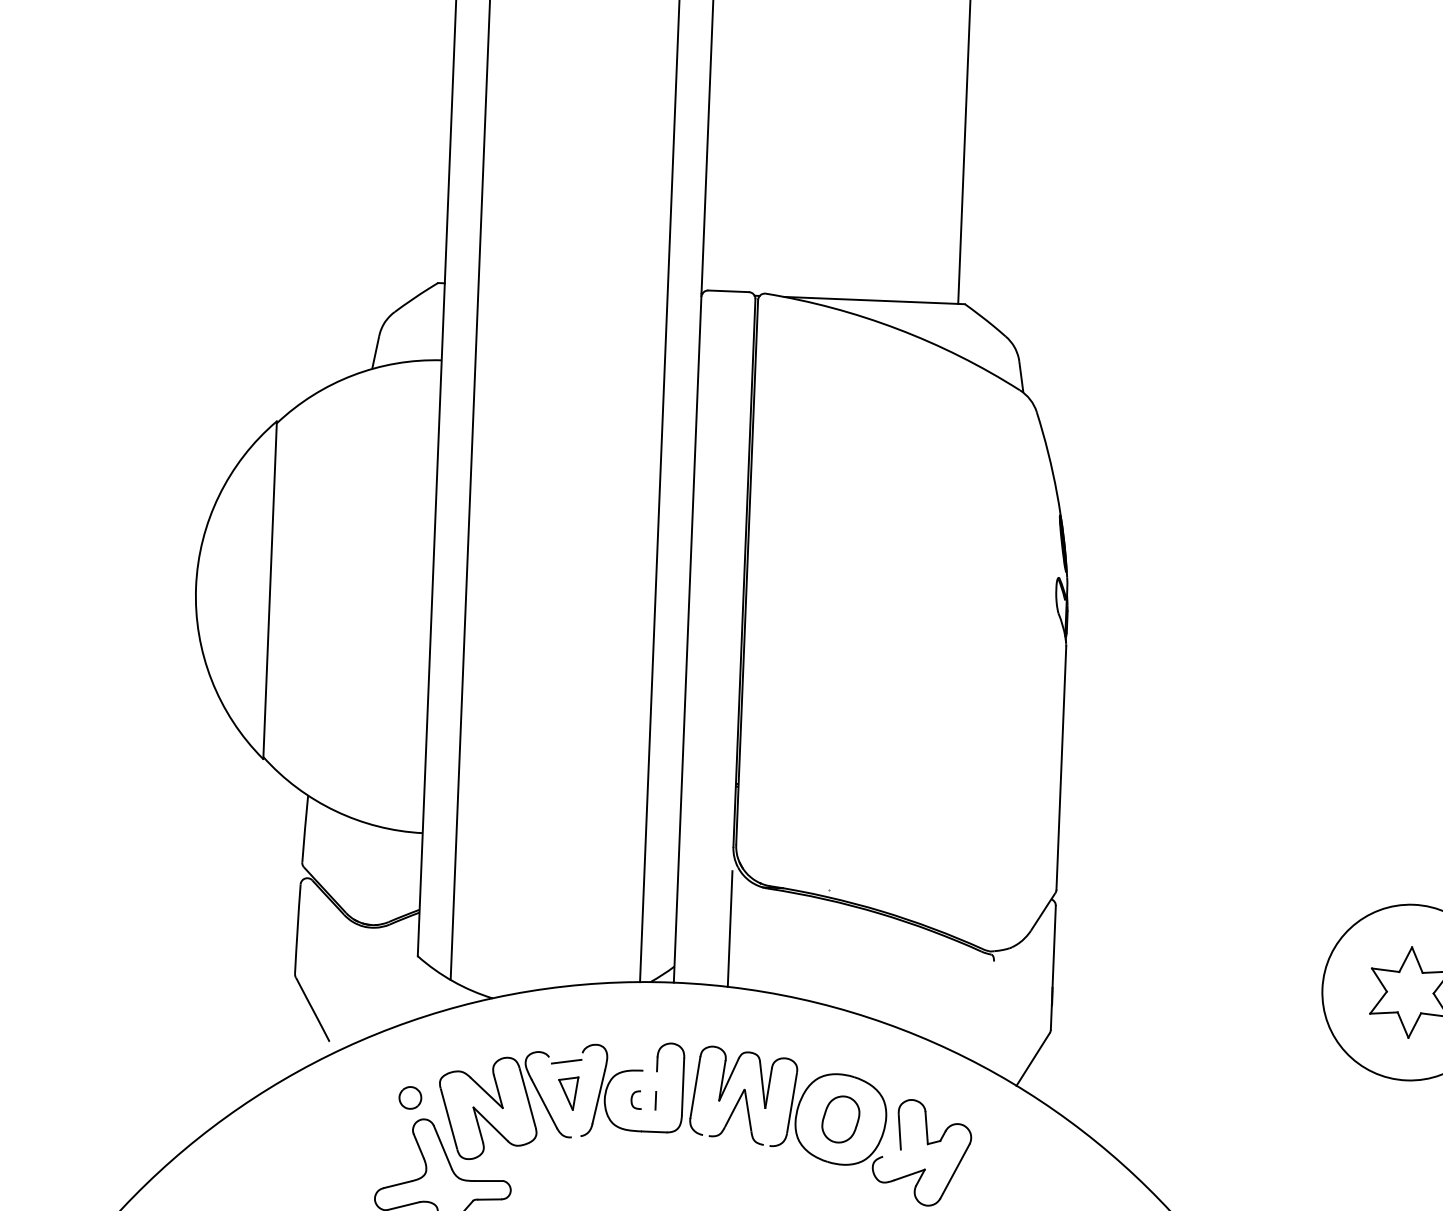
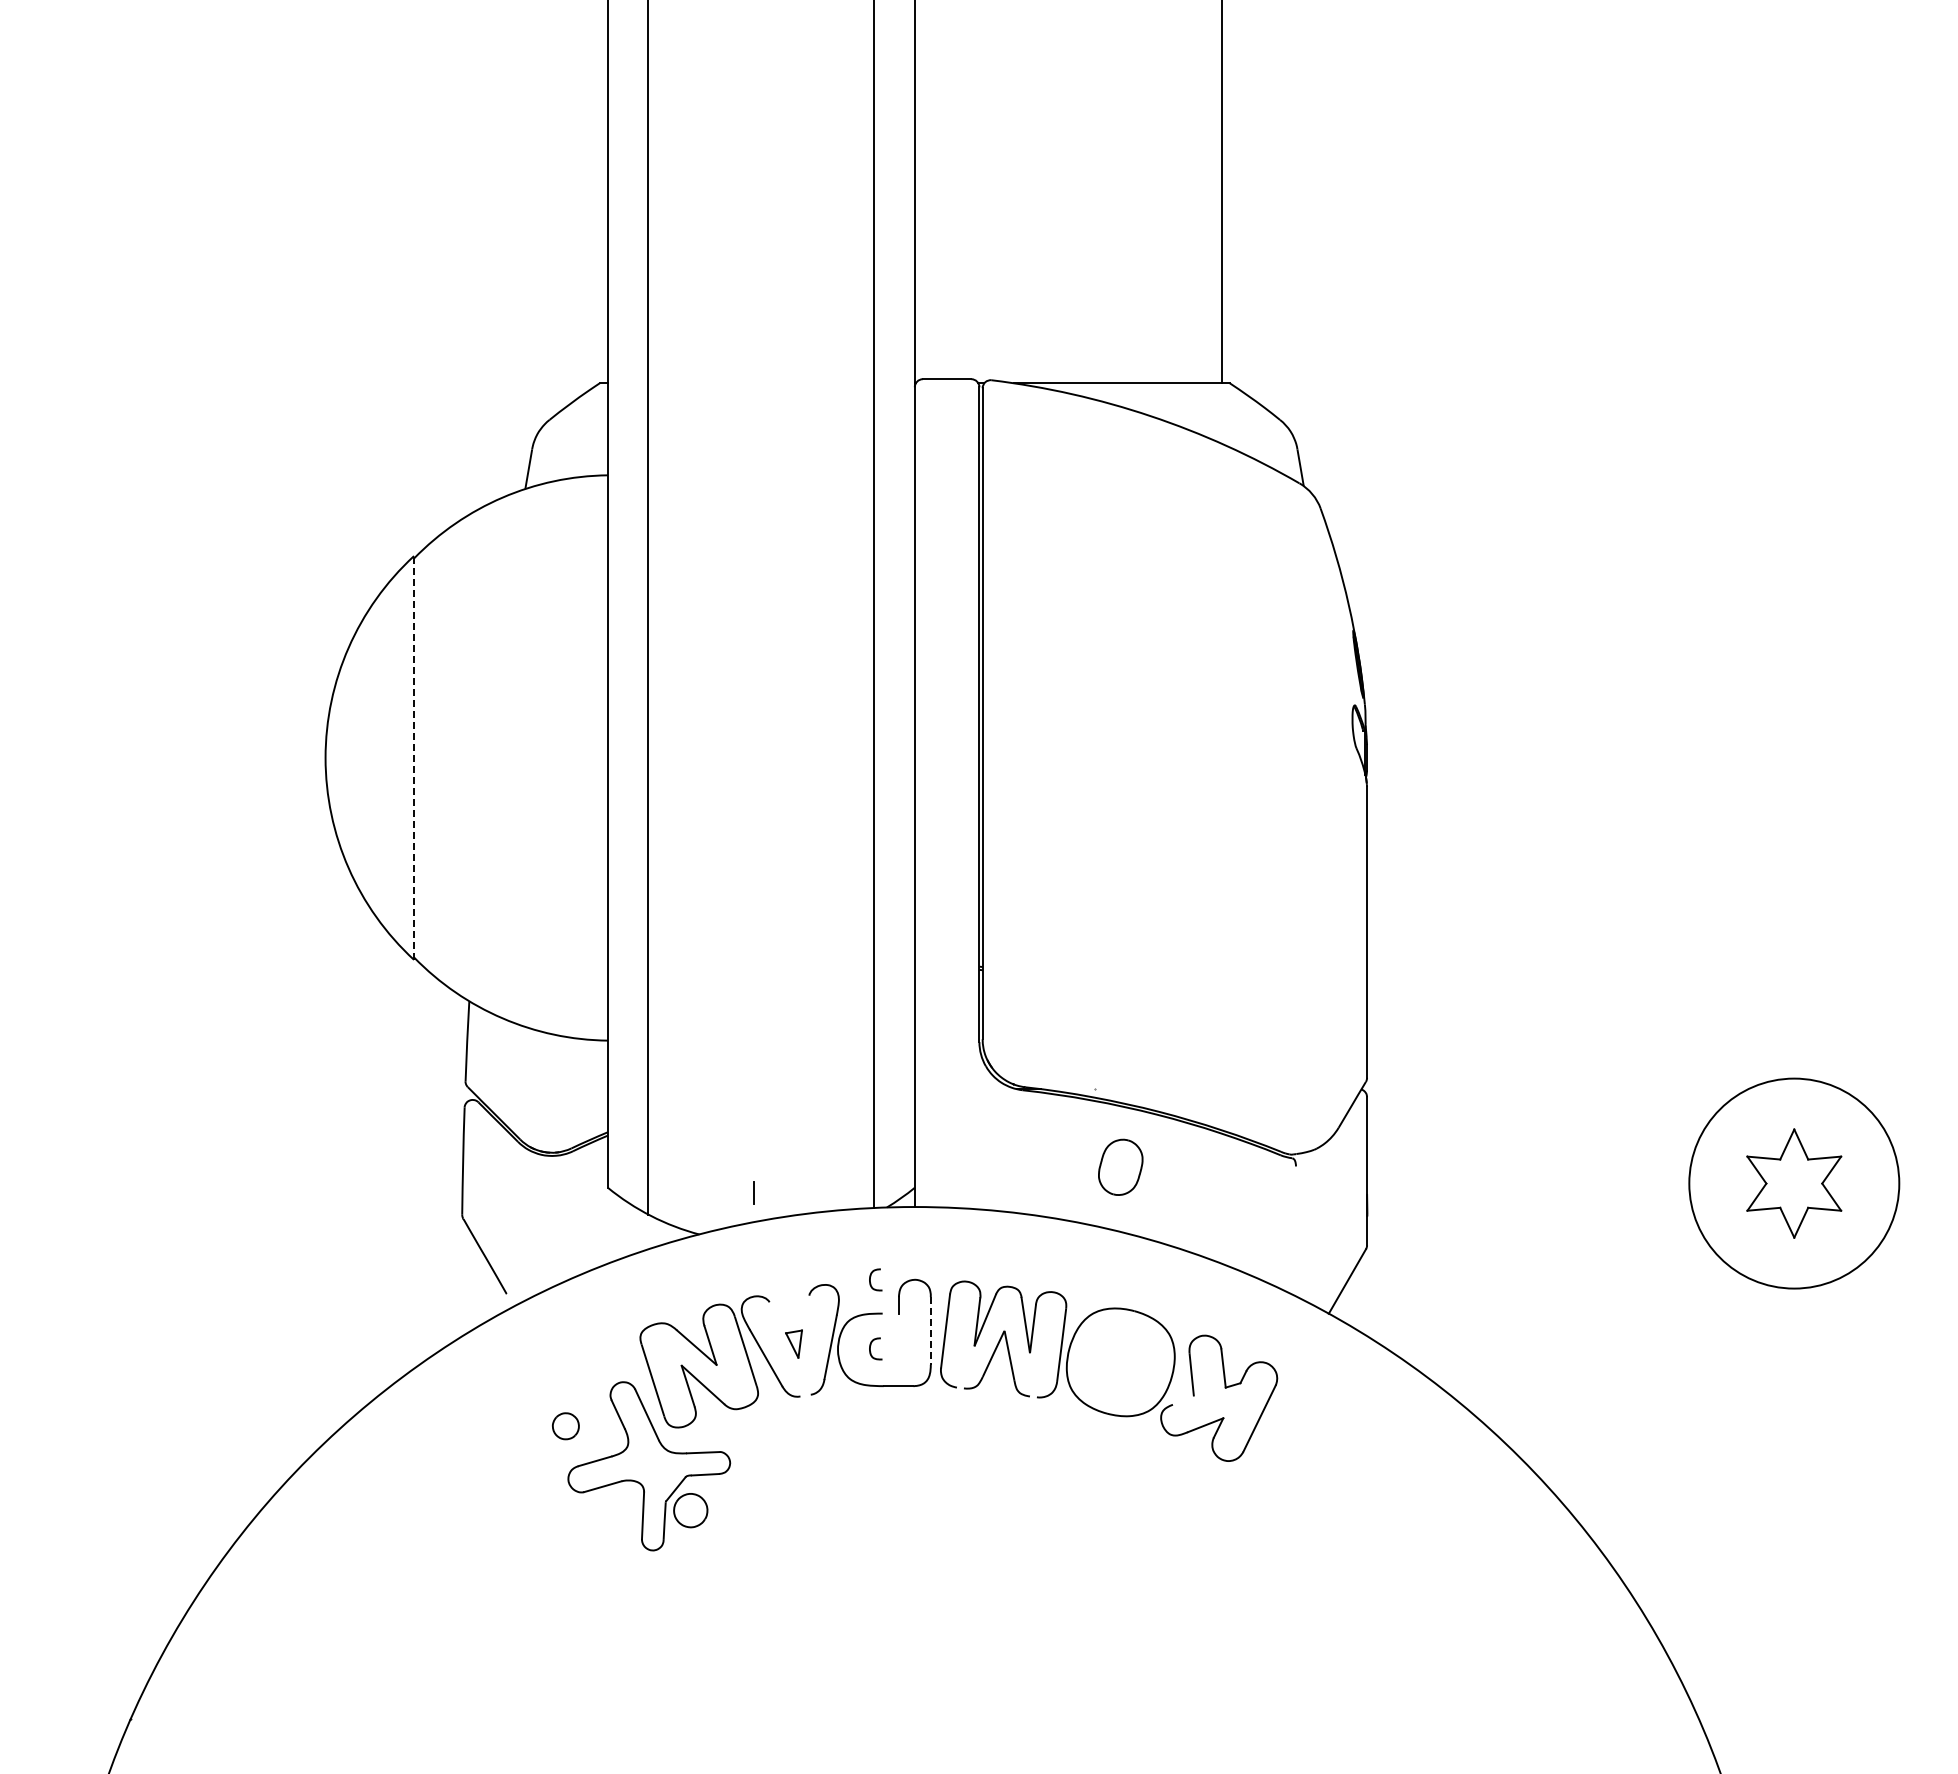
line: (270, 589) -> (414, 757), solid -> dashed
line: (730, 929) -> (979, 1140), removed
curve: (635, 1039) -> (871, 1276), added
line: (566, 1061) -> (790, 1306), removed
line: (682, 1086) -> (930, 1330), solid -> dashed
part: (567, 1092) -> (793, 1343), size x0.7
part: (410, 1098) -> (565, 1426), moved
line: (655, 1100) -> (753, 1192), moved
part: (840, 1118) -> (1120, 1166), moved

